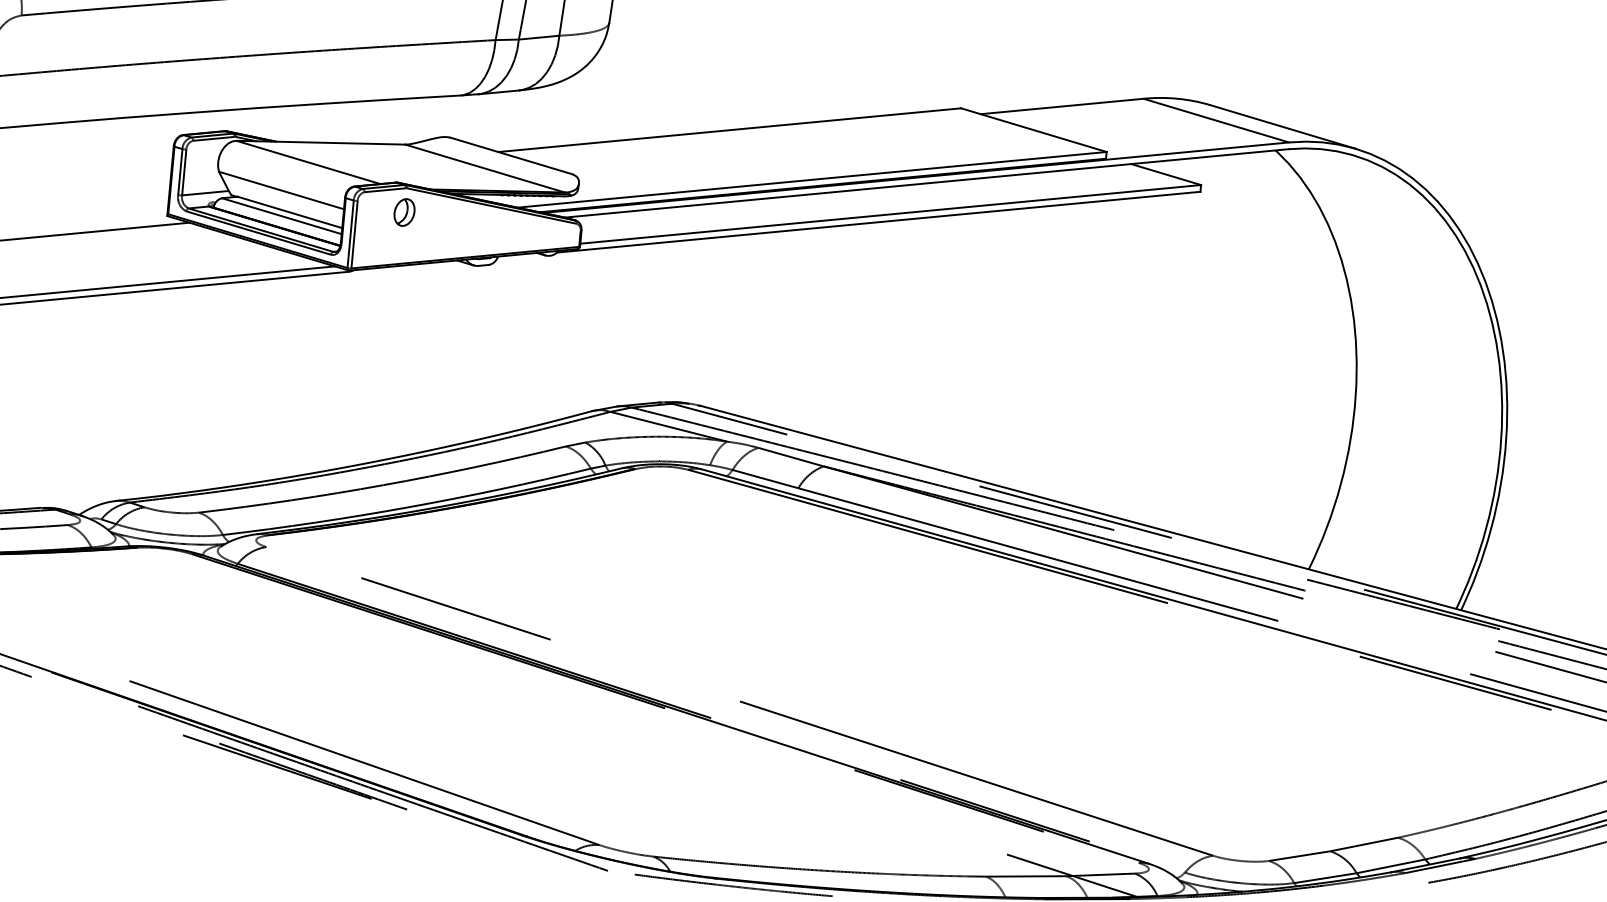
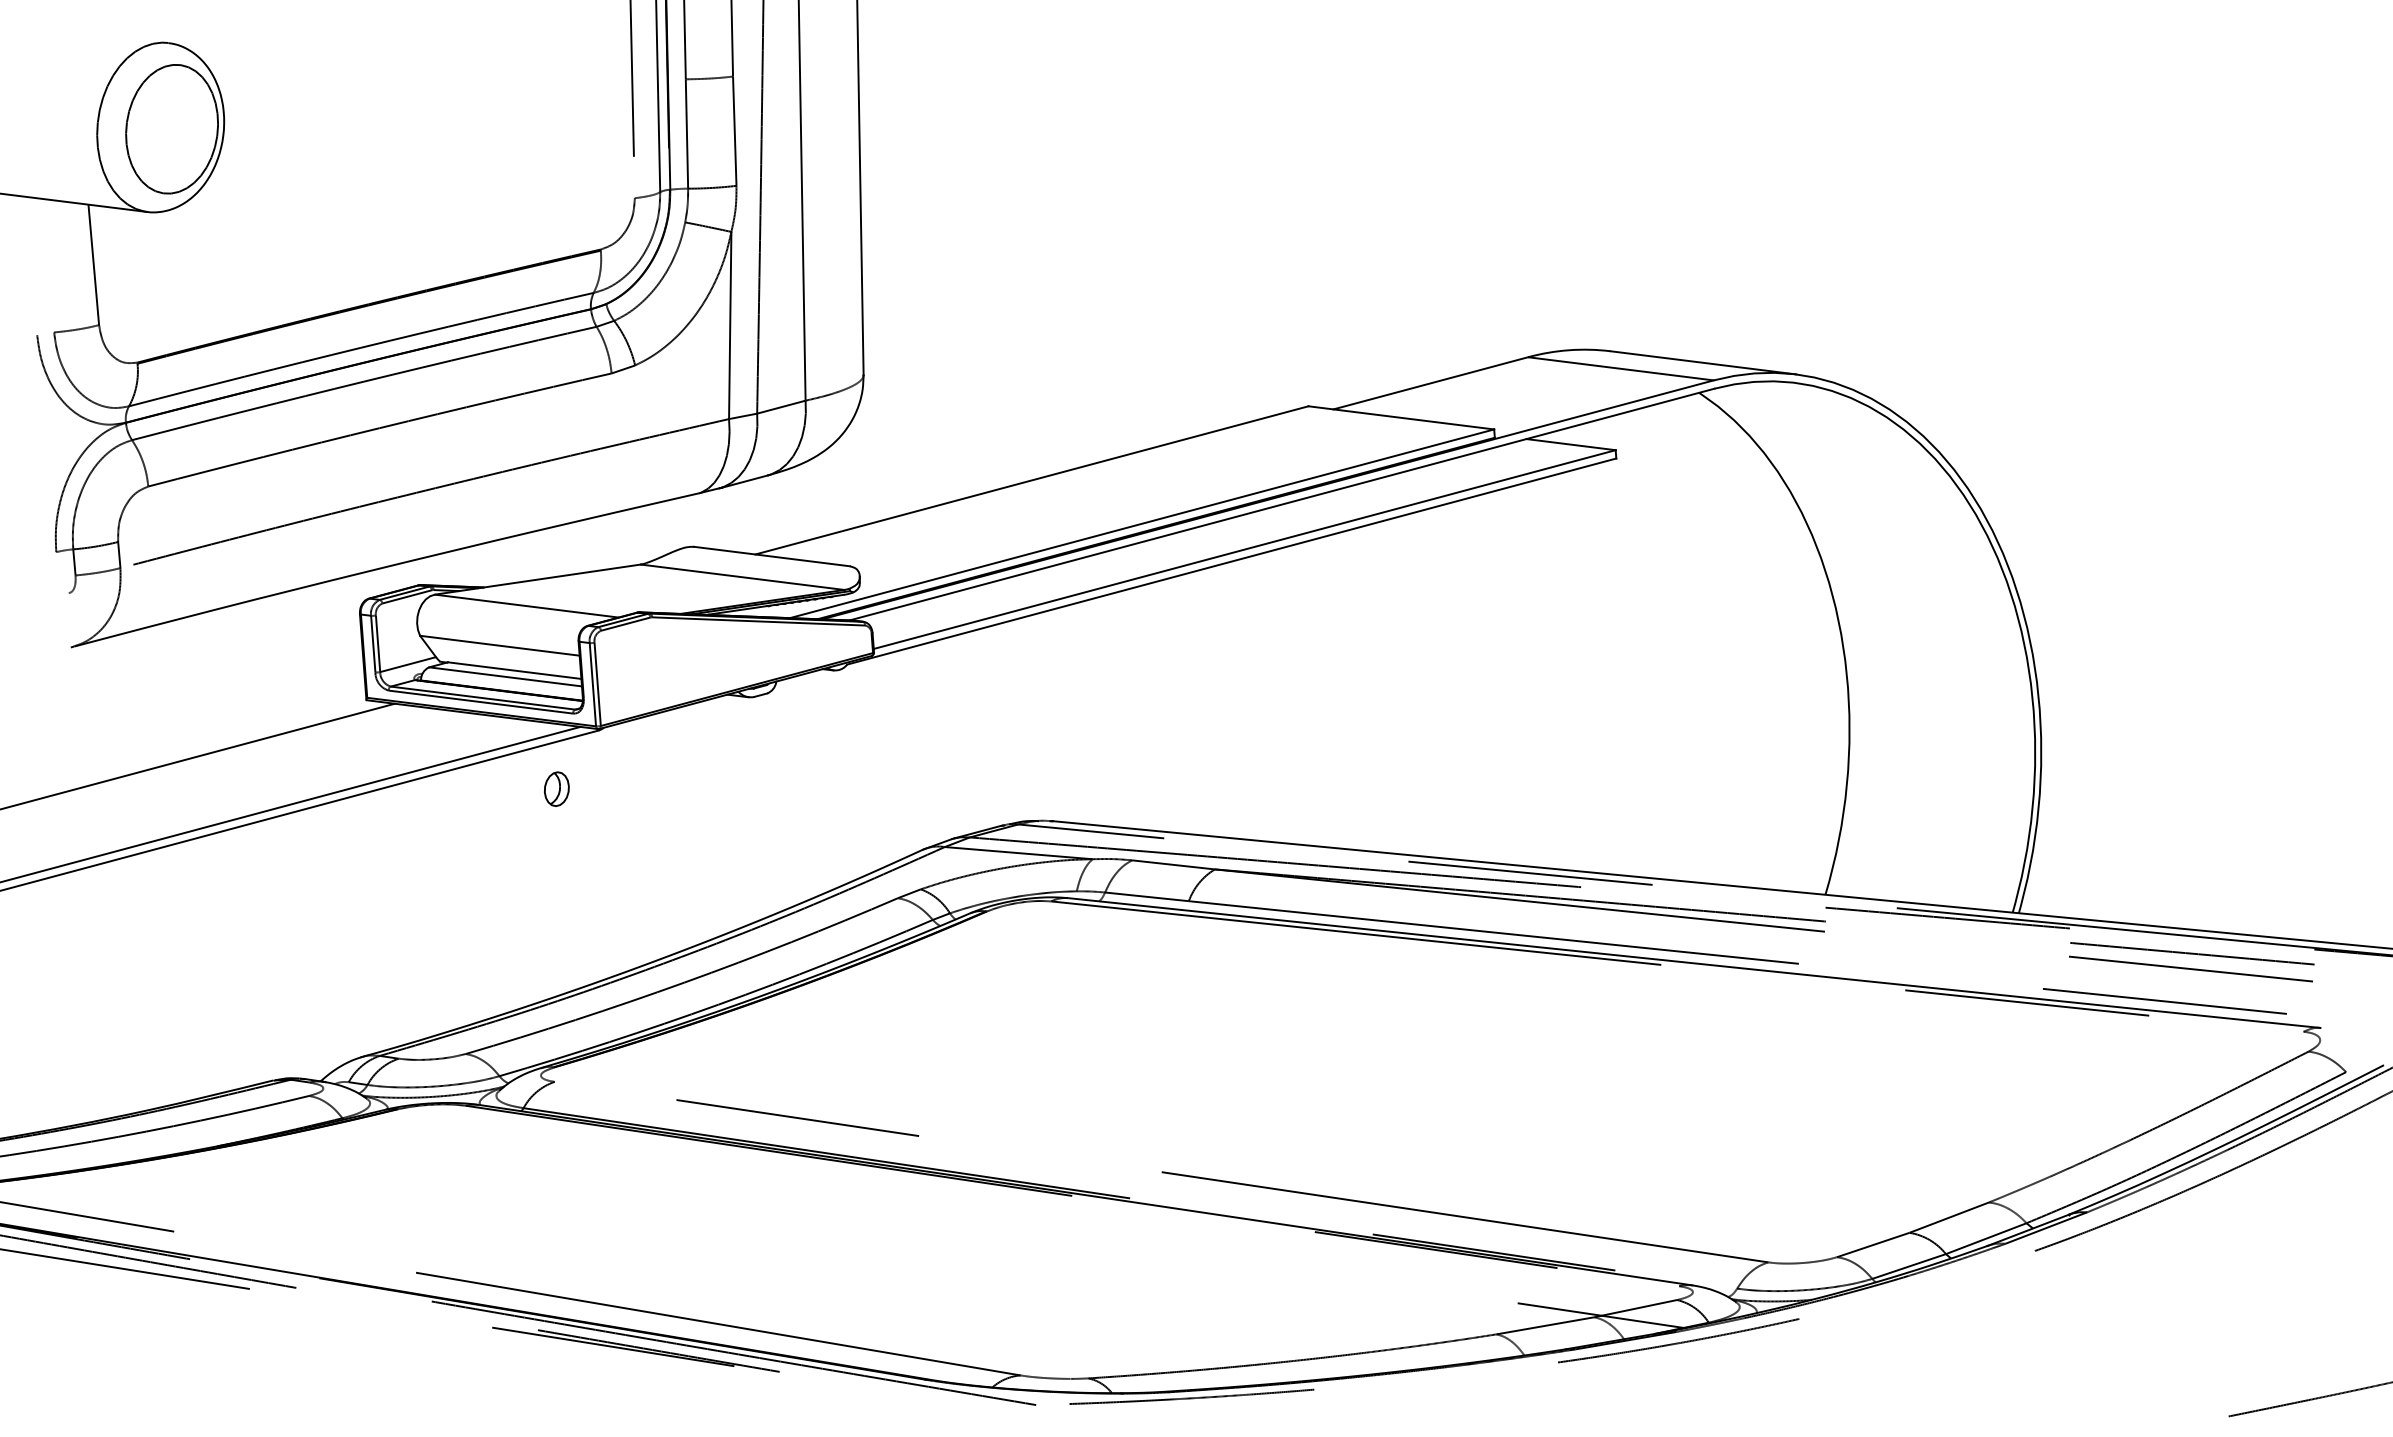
part: (404, 211) -> (556, 788), moved

